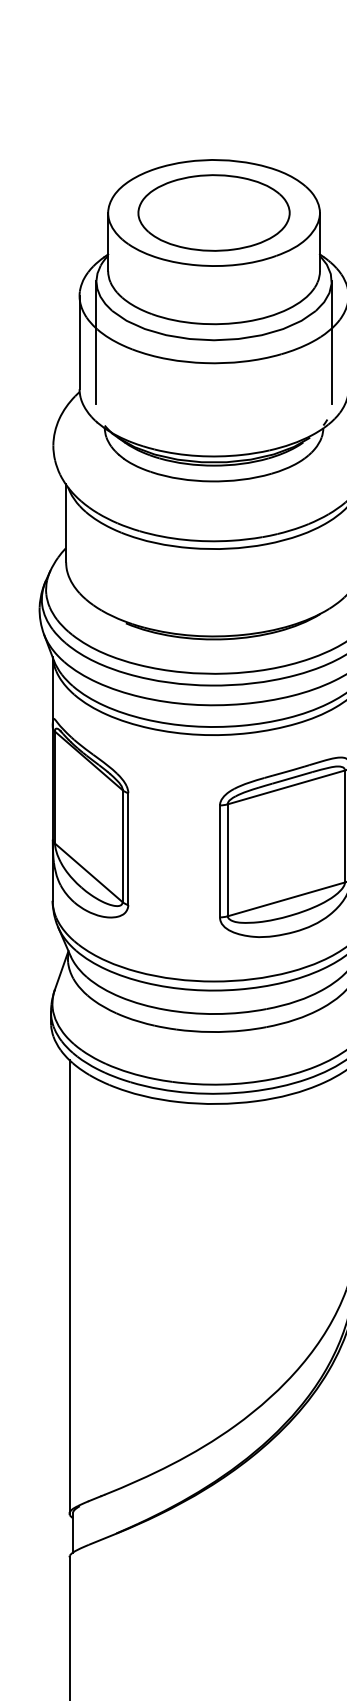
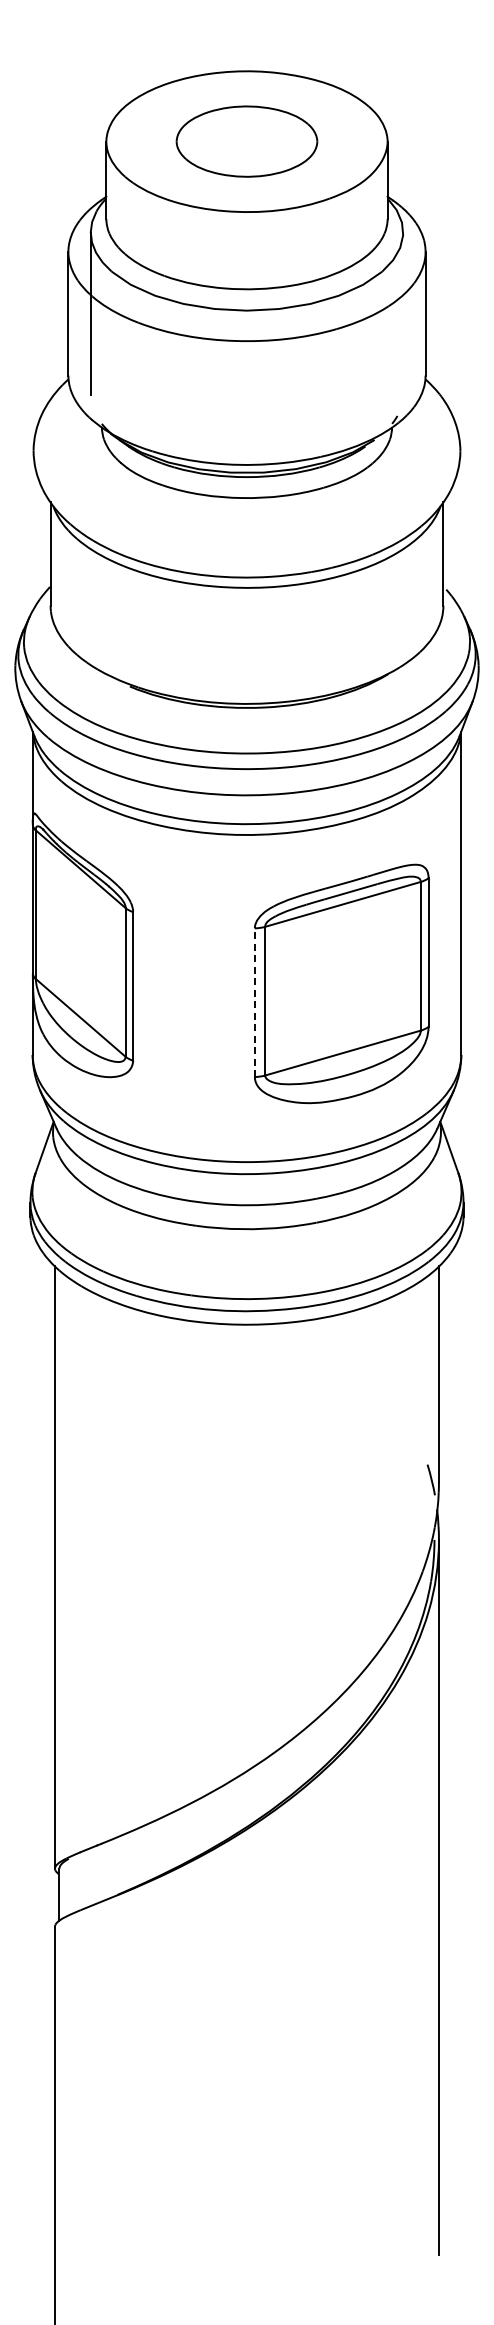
part: (213, 212) -> (246, 141), size x0.7
line: (331, 342) -> (403, 313), removed
line: (219, 861) -> (254, 1002), solid -> dashed

